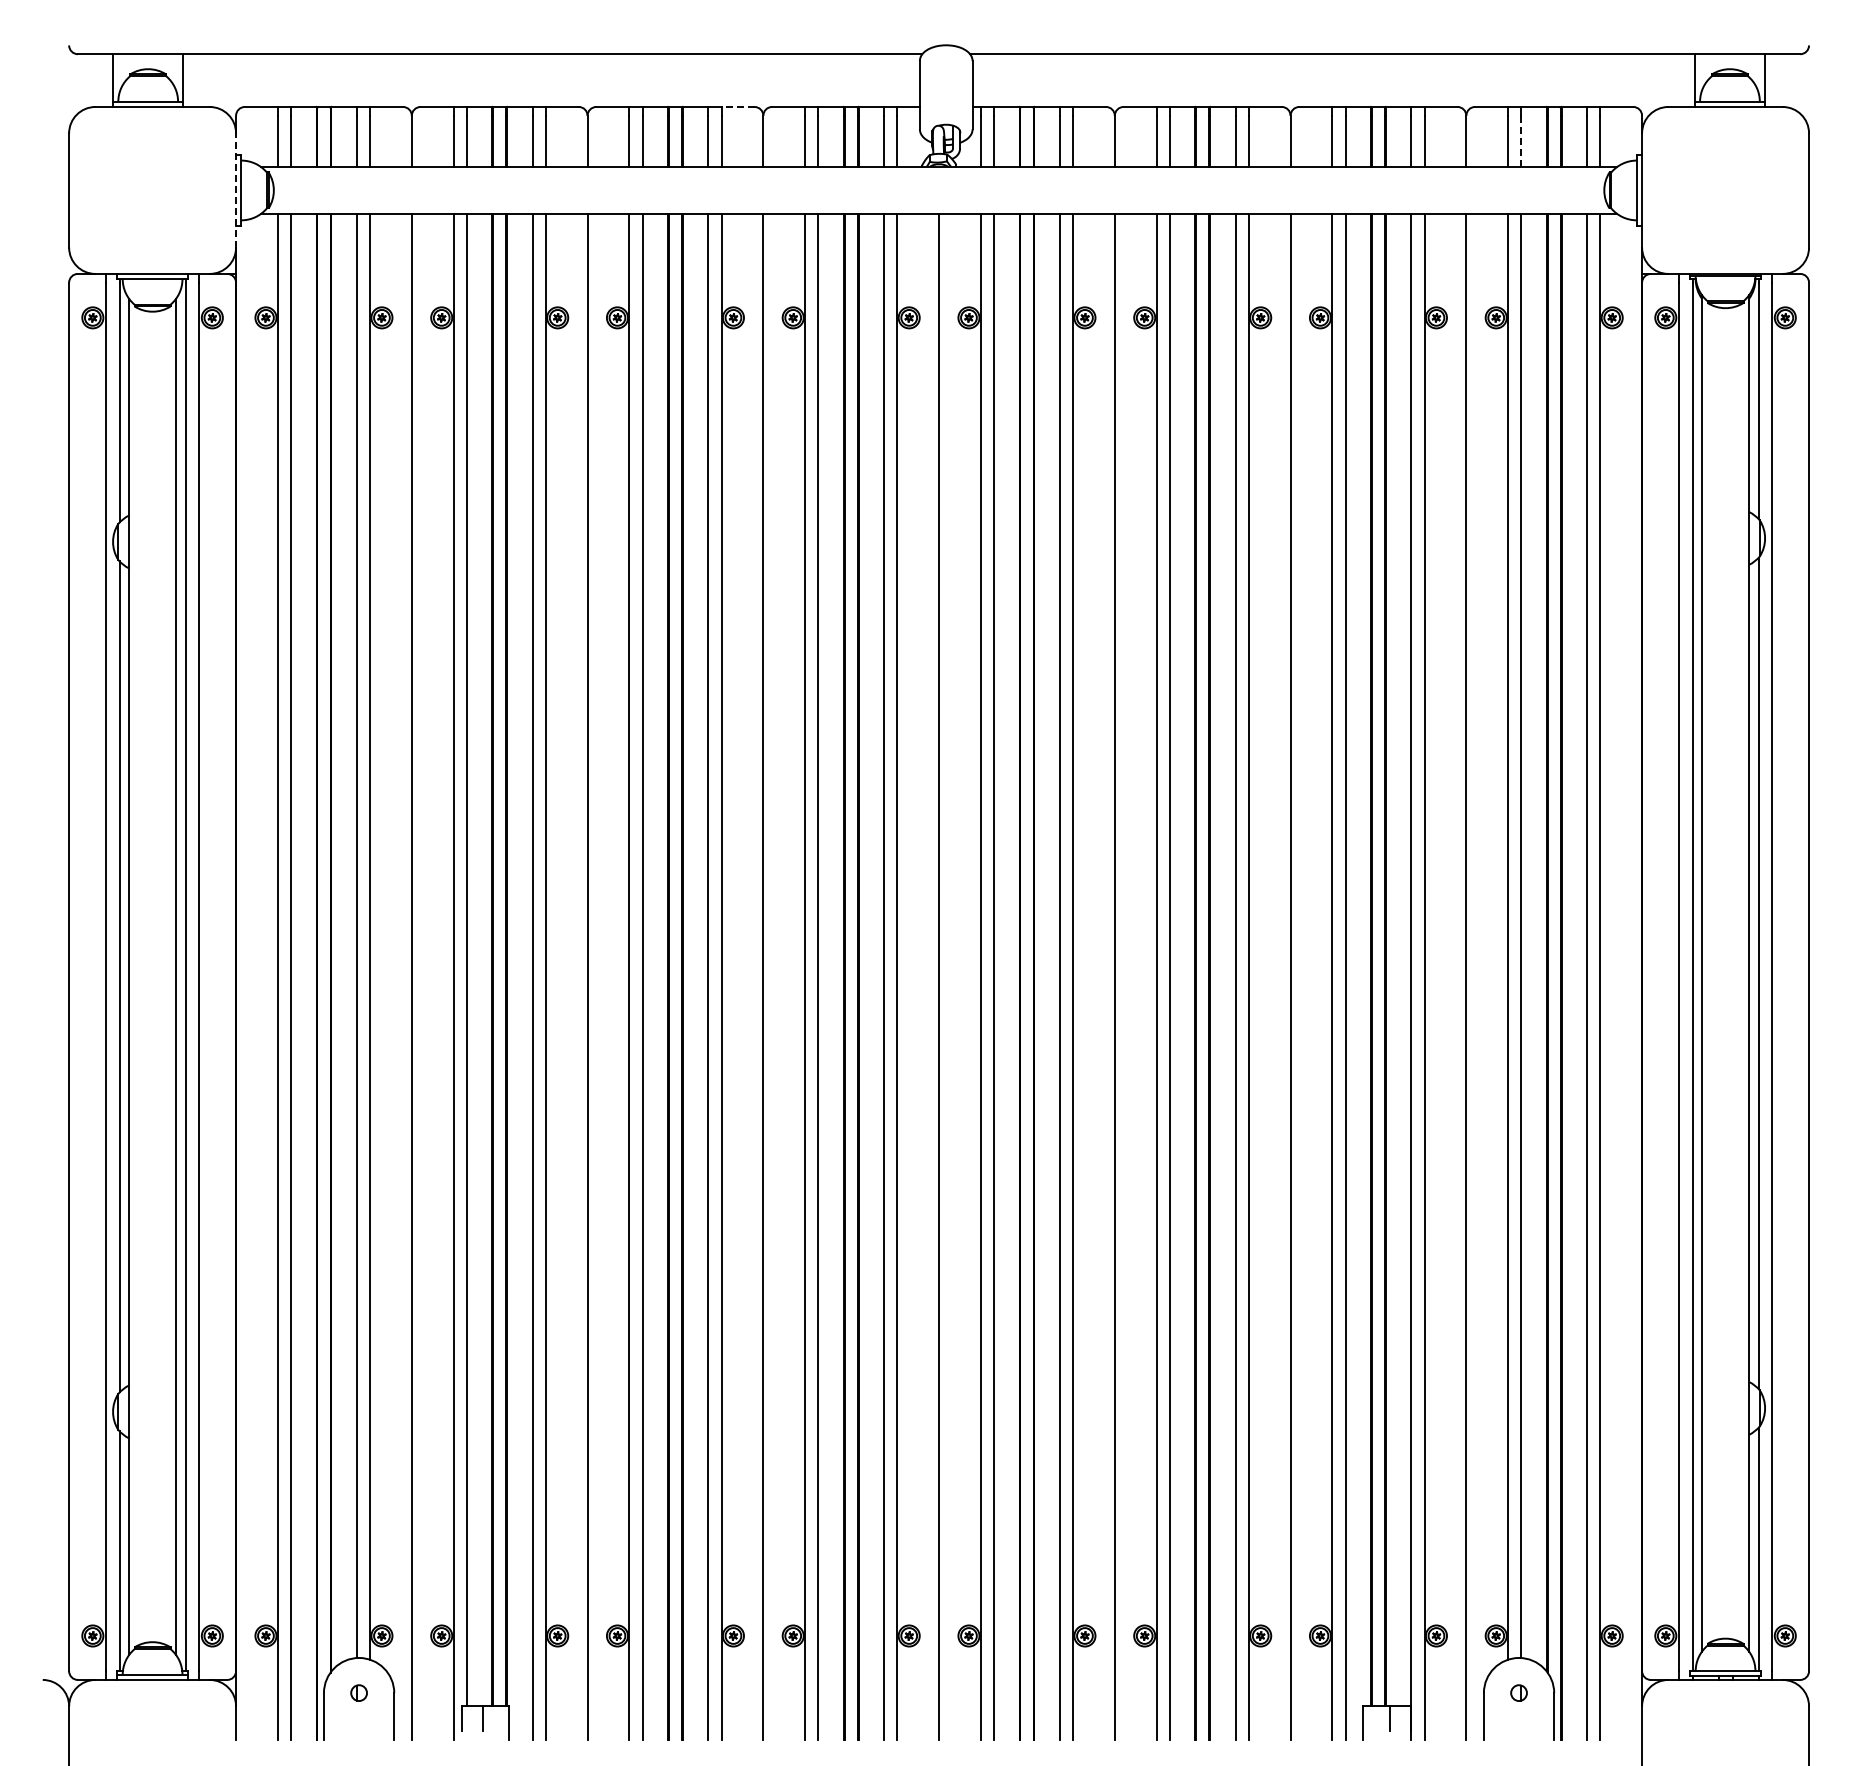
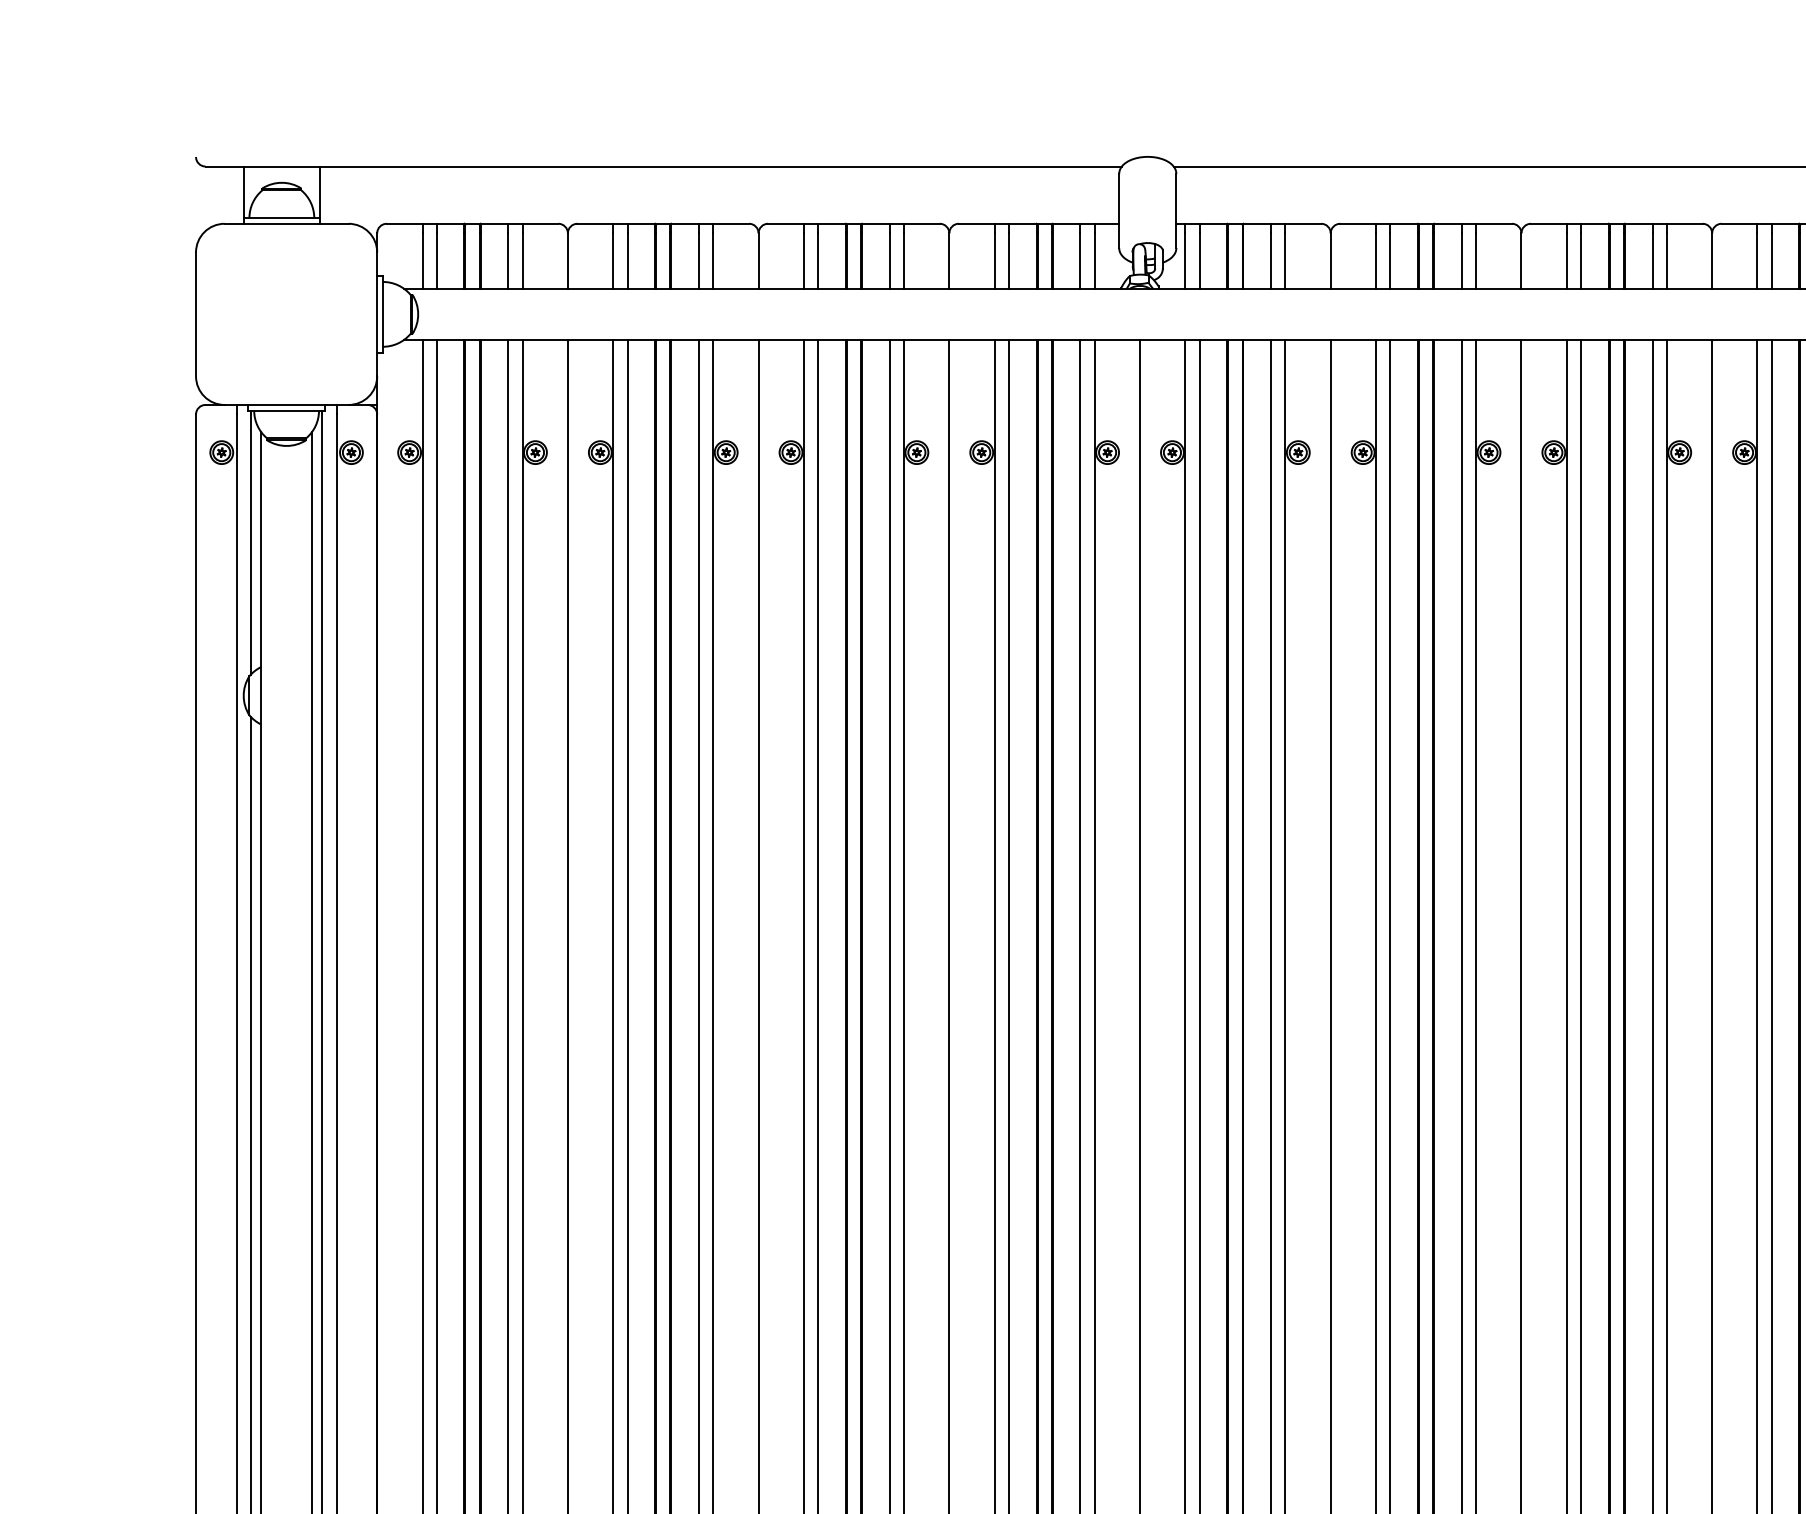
line: (737, 106) -> (921, 223), dashed -> solid
line: (1521, 141) -> (1772, 261), dashed -> solid
line: (236, 189) -> (377, 313), dashed -> solid

